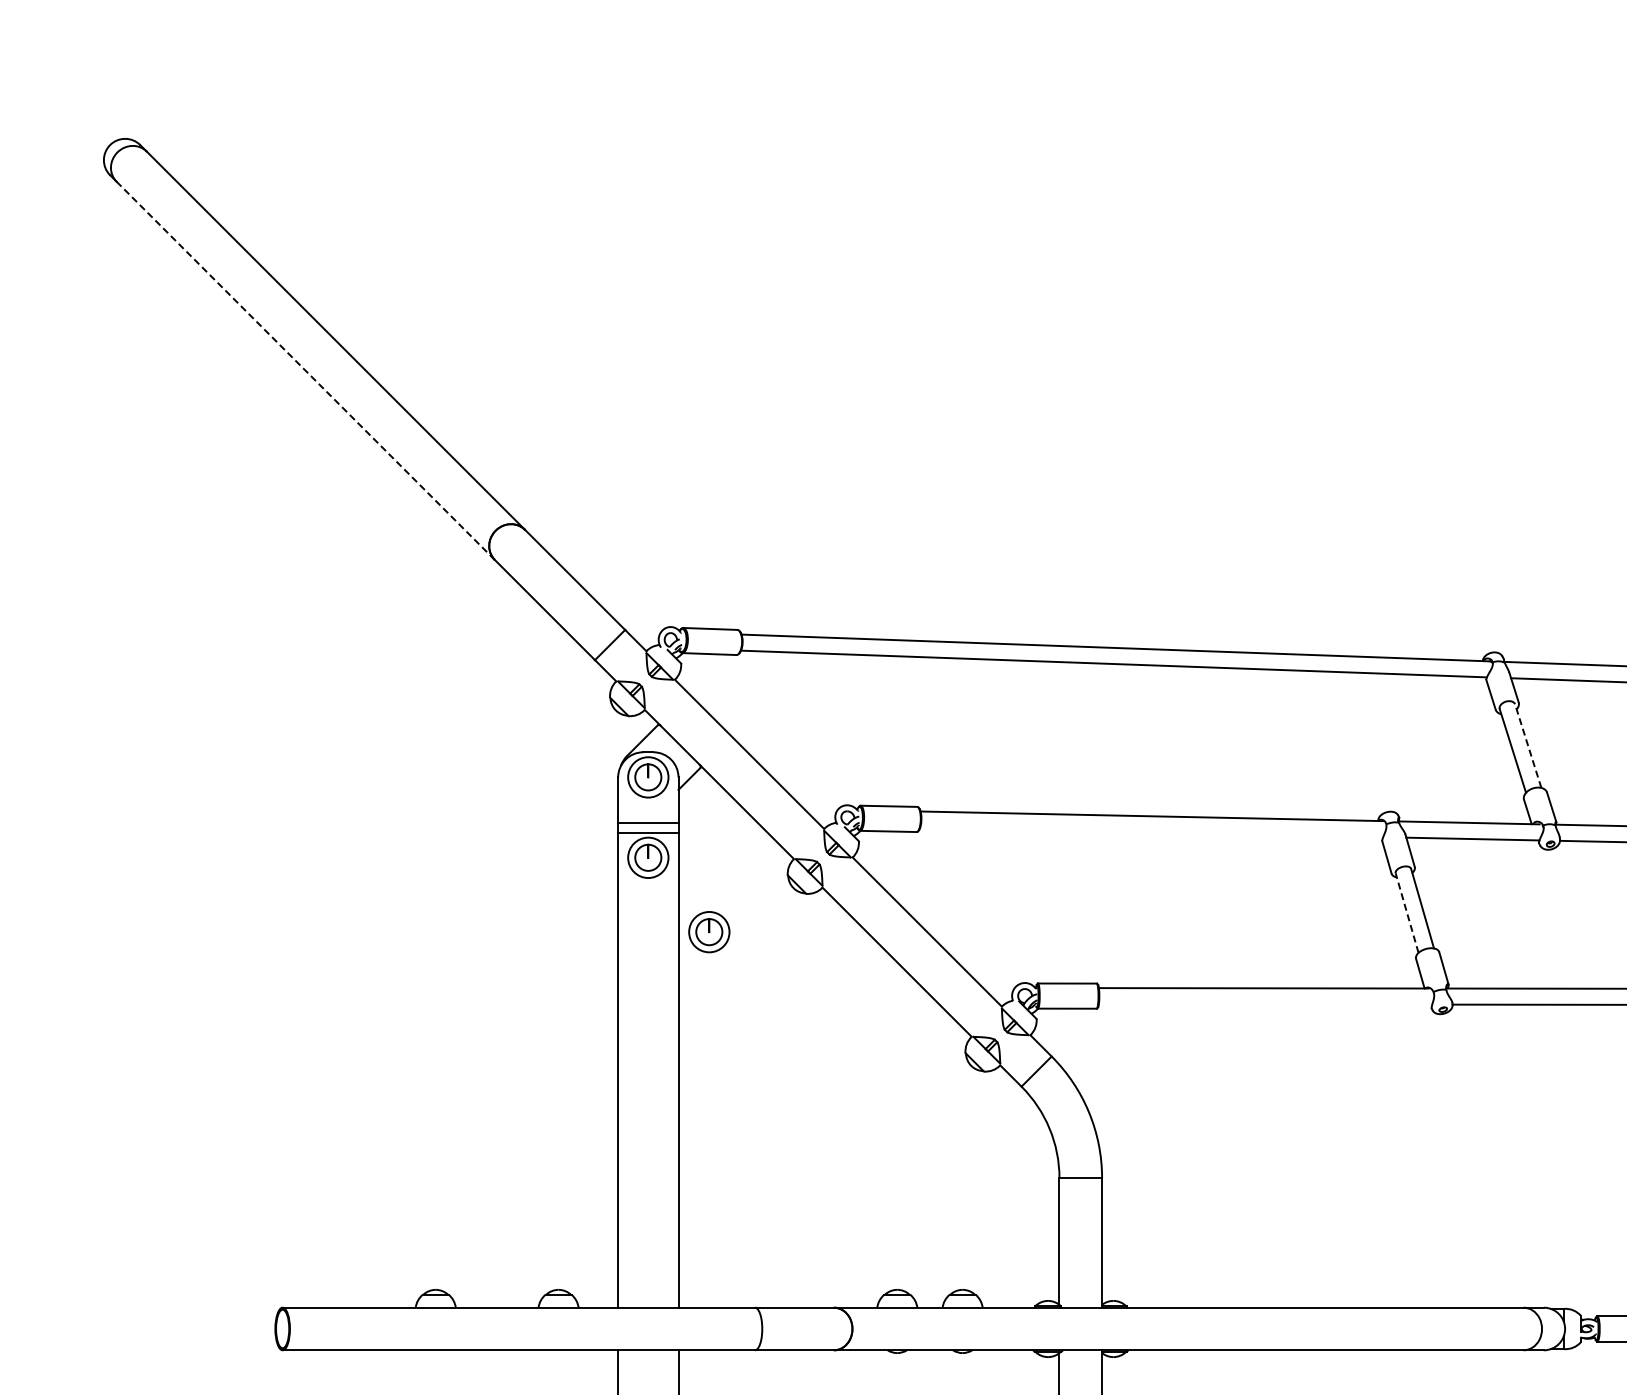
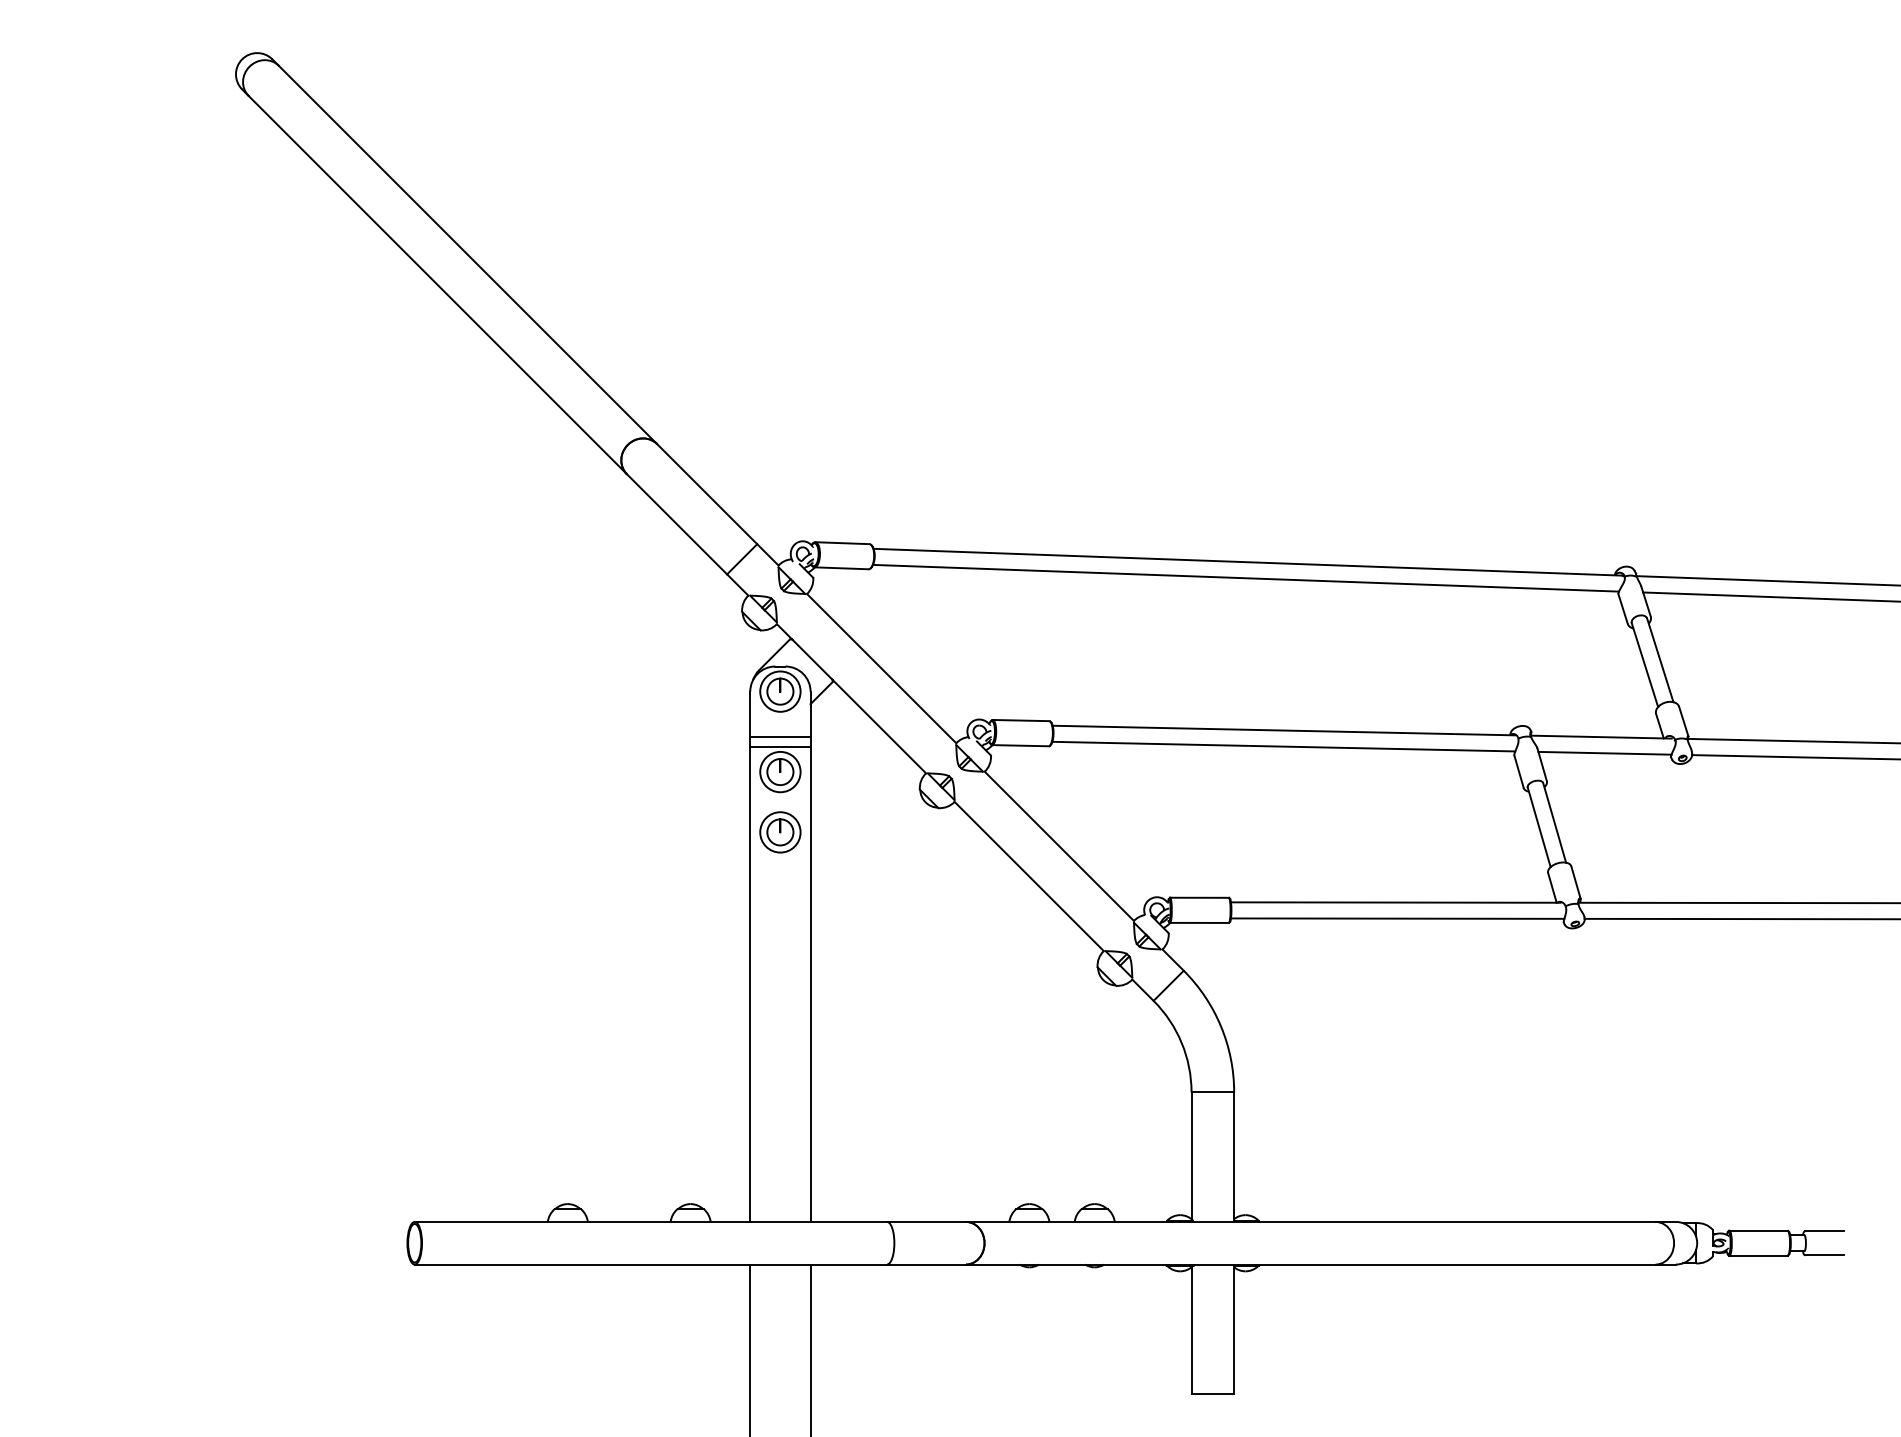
line: (305, 370) -> (437, 284), dashed -> solid
line: (1528, 746) -> (1660, 660), dashed -> solid
line: (1151, 832) -> (1283, 746), added
line: (1407, 912) -> (1539, 826), dashed -> solid
part: (709, 932) -> (780, 832), moved
line: (1265, 1004) -> (1397, 918), added

